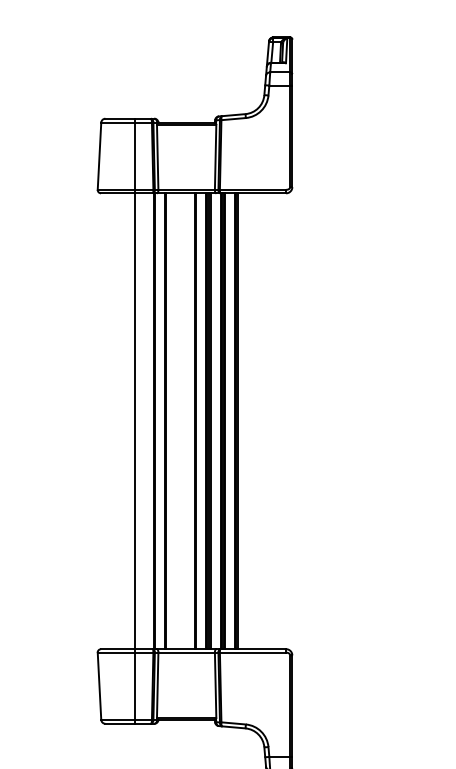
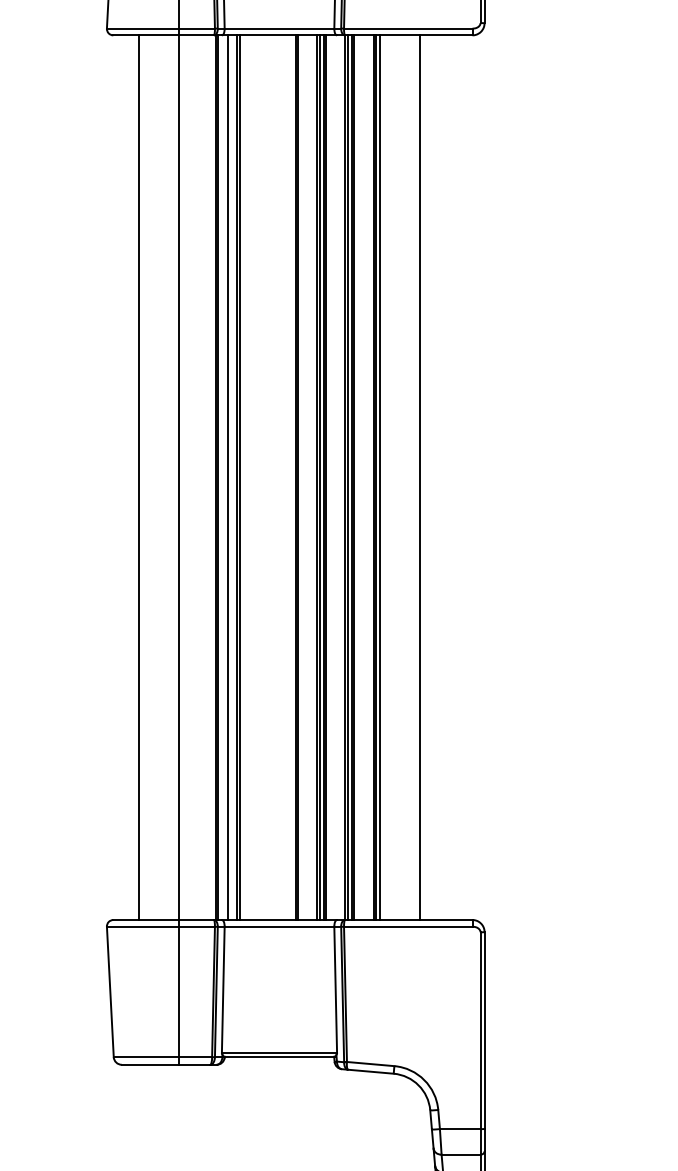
line: (114, 421) -> (139, 478), added
line: (159, 421) -> (226, 478), added
line: (259, 421) -> (420, 478), added

